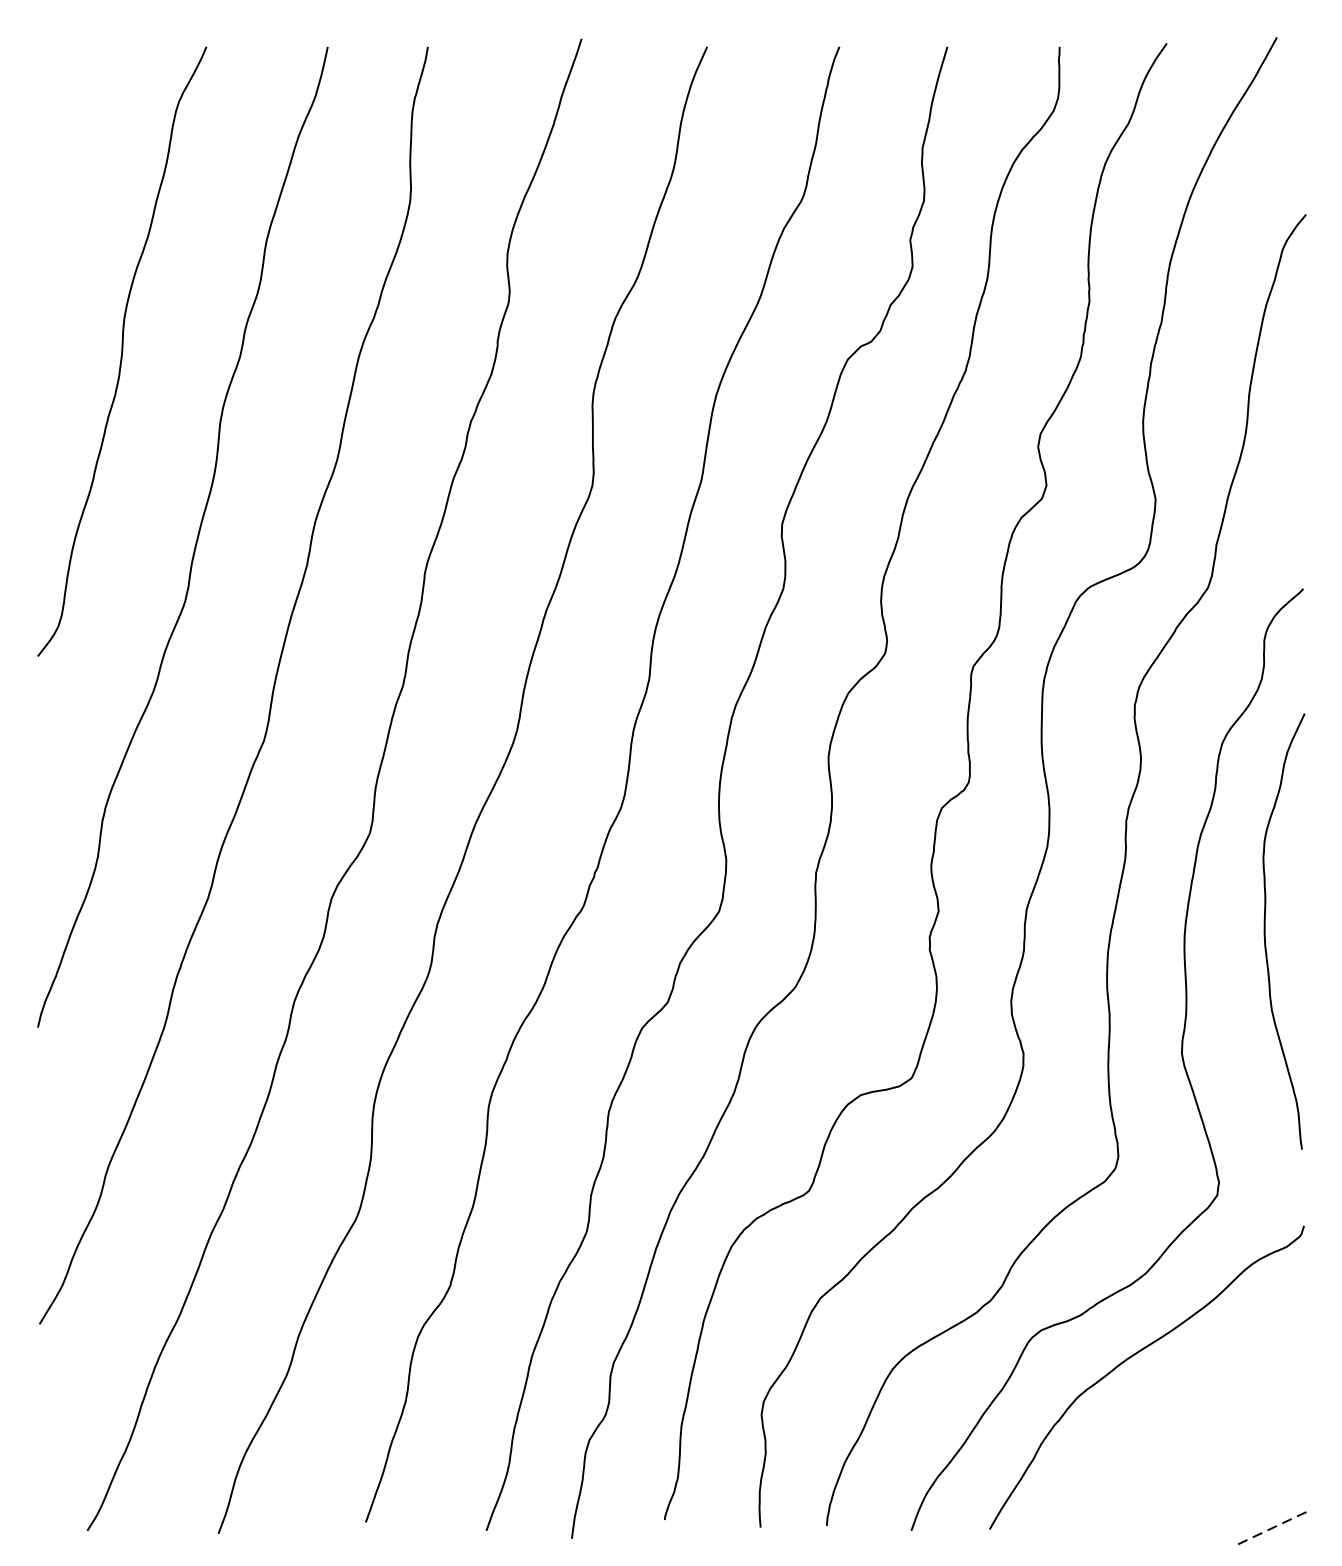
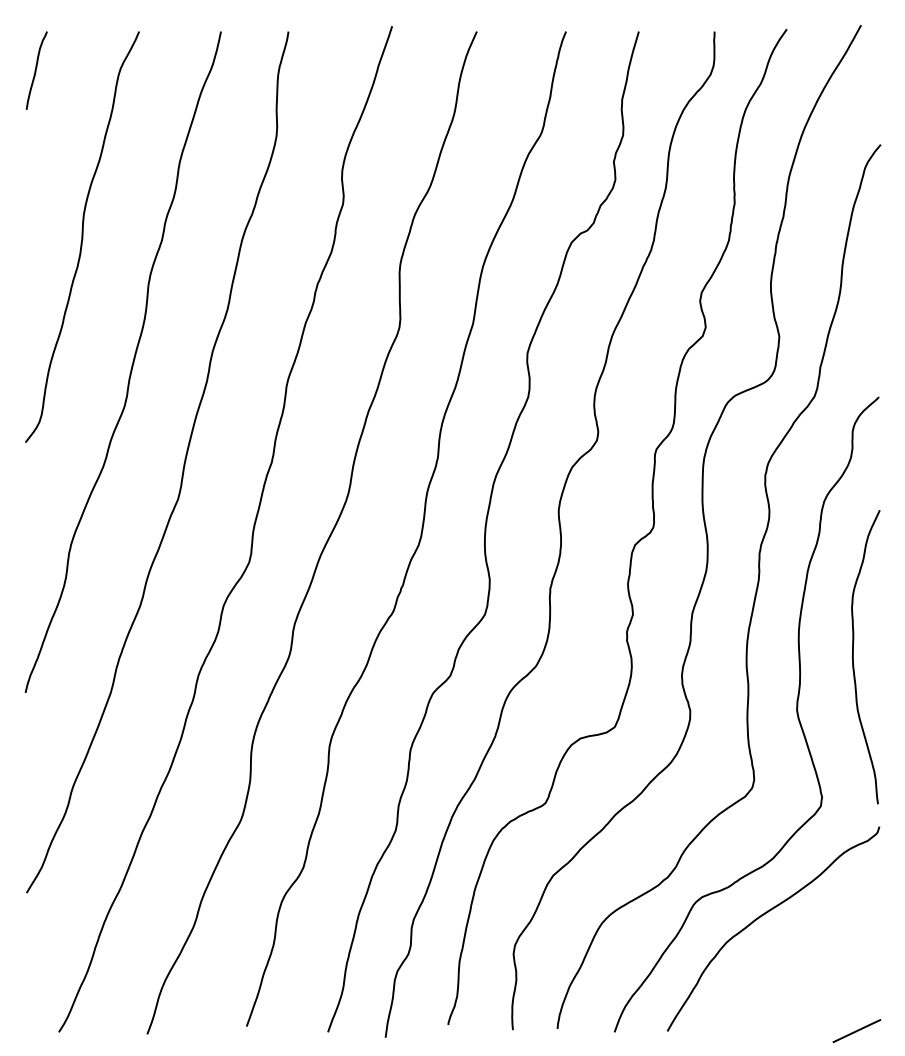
curve: (54, 104) -> (36, 70), added
curve: (1265, 932) -> (853, 657), moved
line: (1271, 1528) -> (857, 1030), dashed -> solid

